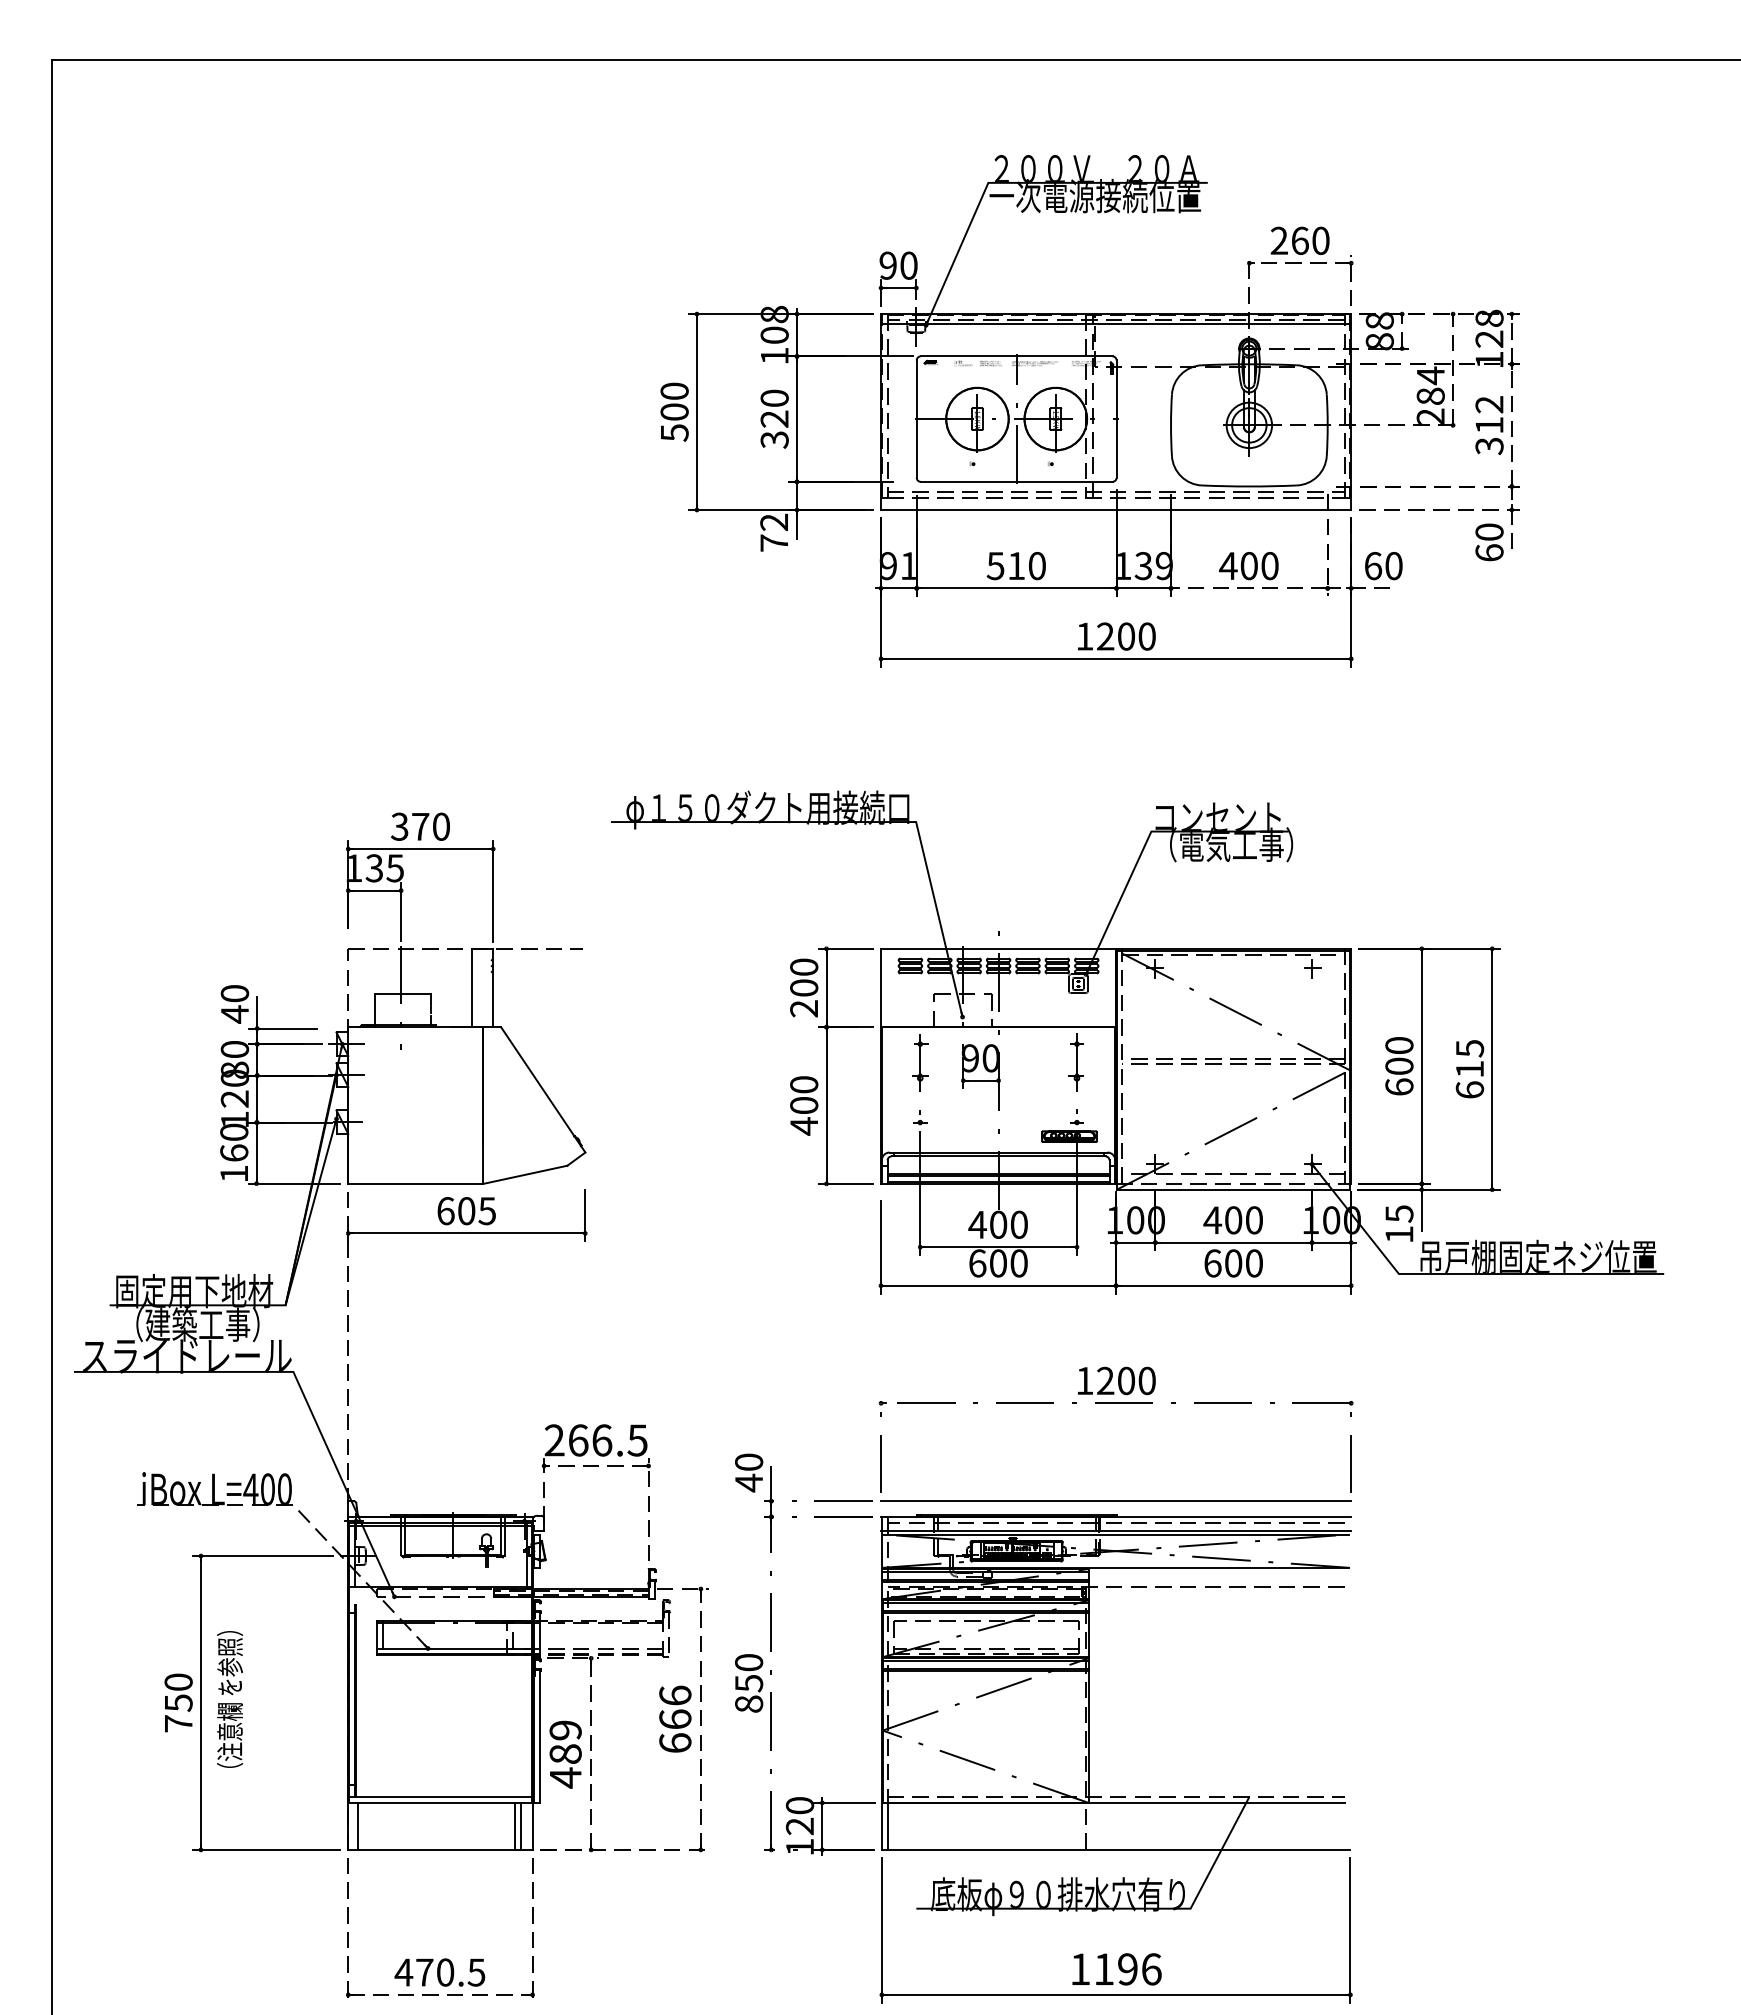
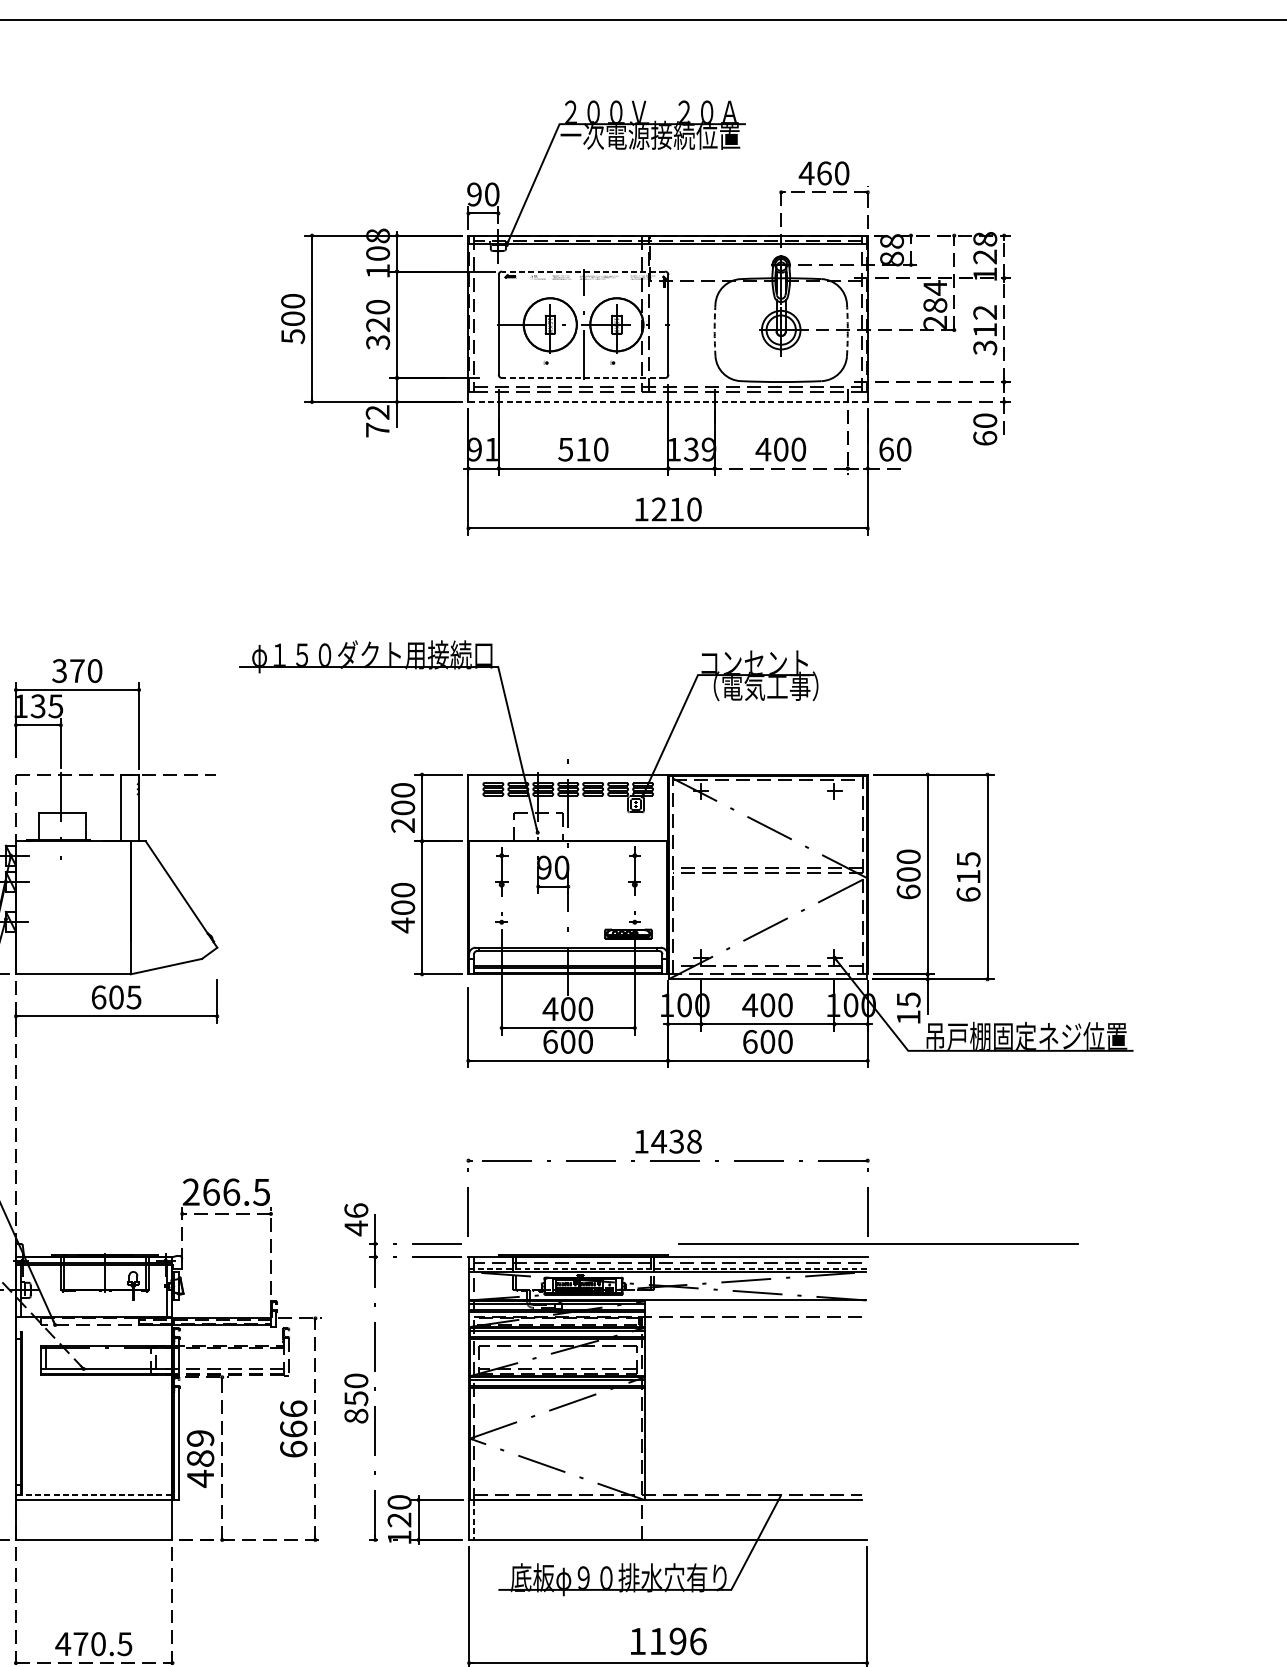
text: (1279, 240) -> (806, 173), 260 -> 460
line: (1016, 356) -> (583, 271), solid -> dashed
arc: (1171, 425) -> (715, 330), solid -> dashed
arc: (1327, 425) -> (847, 330), solid -> dashed
line: (1016, 481) -> (583, 377), solid -> dashed
line: (1115, 510) -> (667, 402), solid -> dashed
text: (1126, 636) -> (676, 509), 1200 -> 1210
text: (1125, 1380) -> (676, 1141), 1200 -> 1438
text: (749, 1461) -> (356, 1210), 40 -> 46
line: (1115, 1500) -> (878, 1243), moved
line: (1116, 1530) -> (668, 1268), solid -> dashed
line: (440, 1797) -> (94, 1495), solid -> dashed
line: (358, 1825) -> (24, 1519), removed
line: (514, 1825) -> (157, 1519), removed
line: (520, 1825) -> (162, 1519), removed
line: (887, 1826) -> (473, 1520), solid -> dashed

